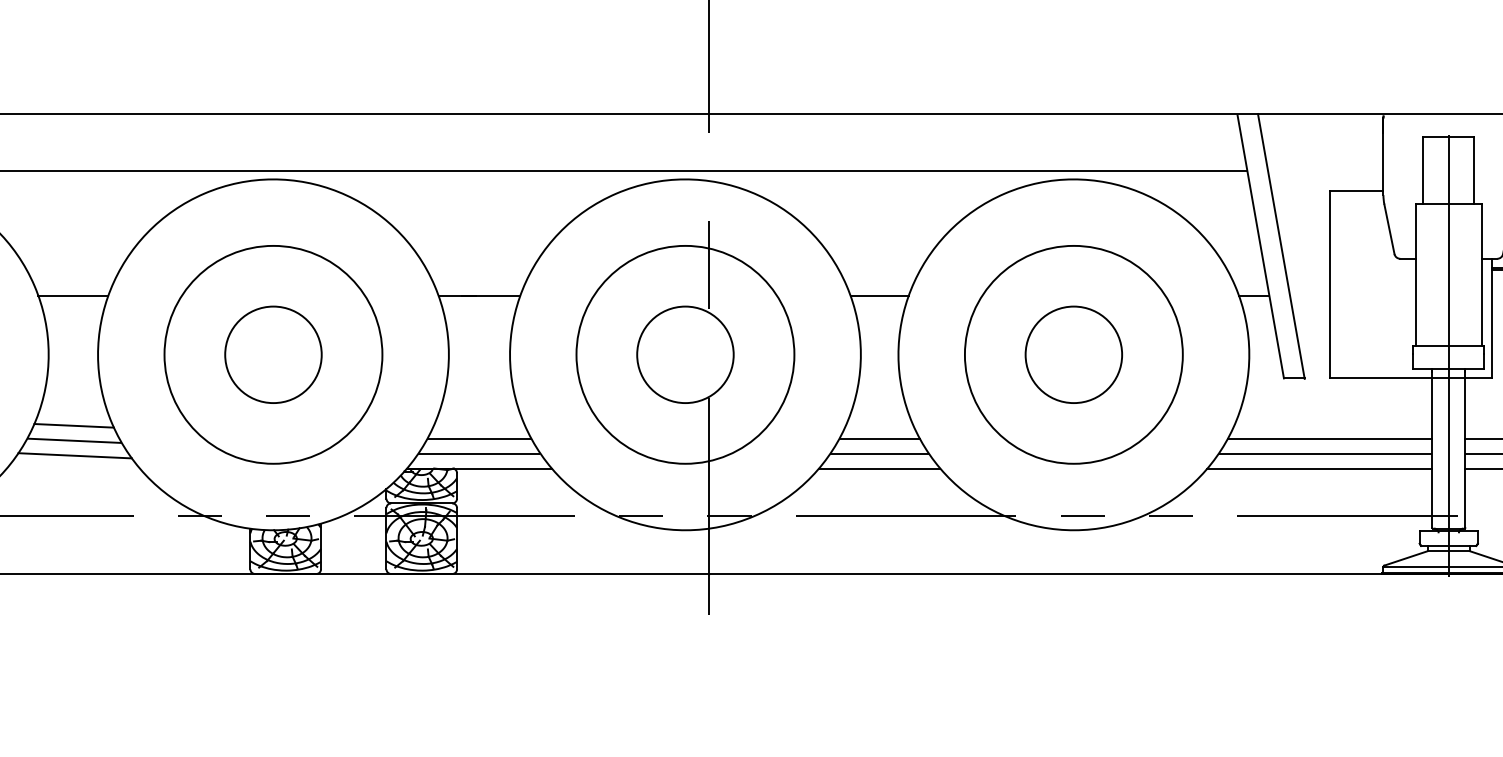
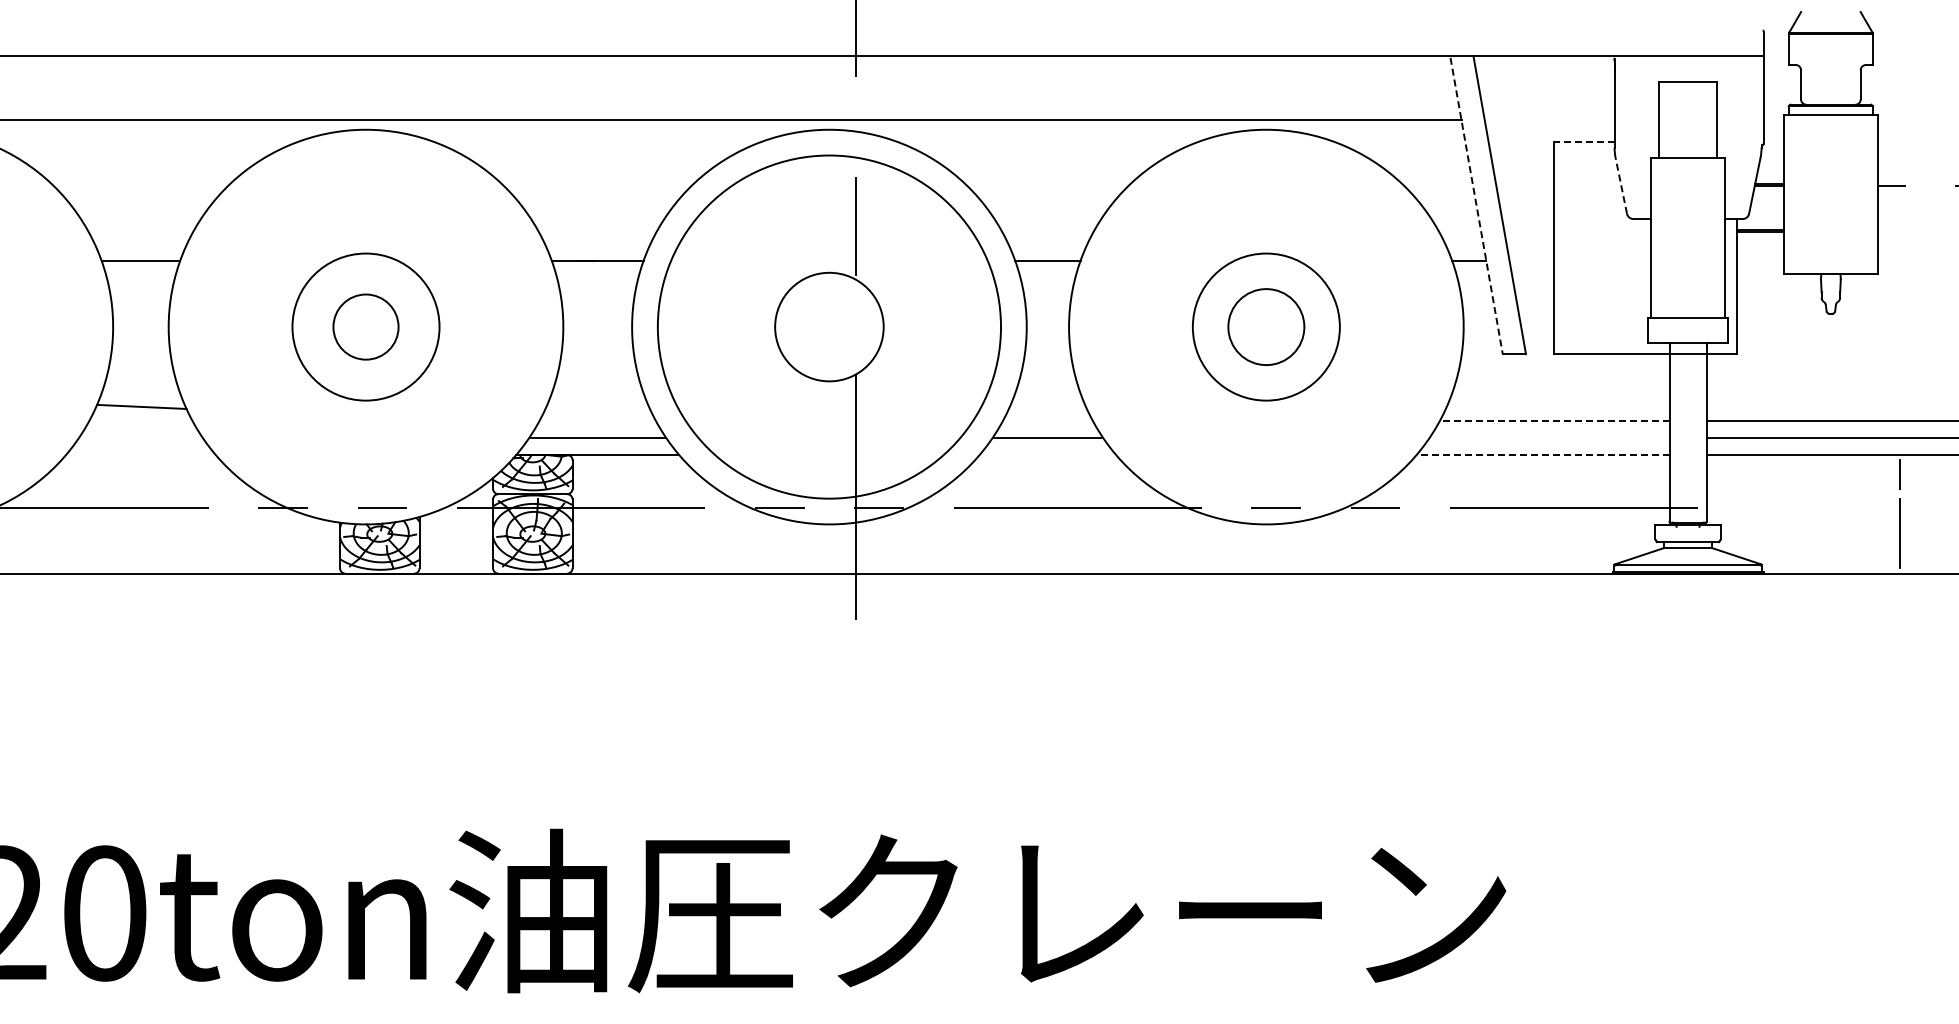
line: (1355, 190) -> (1583, 142), solid -> dashed
line: (1389, 228) -> (1621, 185), solid -> dashed
line: (1260, 247) -> (1476, 206), solid -> dashed
circle: (273, 354) -> (365, 326), size x0.6
circle: (273, 354) -> (365, 326), size x0.6
circle: (684, 354) -> (828, 326), size x1.4
circle: (1073, 354) -> (1265, 326), size x0.6
circle: (1074, 354) -> (1266, 326), size x0.7
line: (1449, 361) -> (1688, 334), removed
line: (479, 438) -> (597, 421), removed
line: (879, 438) -> (1047, 421), removed
line: (1330, 438) -> (1554, 421), solid -> dashed
line: (74, 440) -> (142, 423), removed
line: (1325, 453) -> (1549, 438), removed
line: (74, 455) -> (142, 440), removed
line: (879, 468) -> (1047, 454), removed
line: (1319, 468) -> (1542, 454), solid -> dashed

